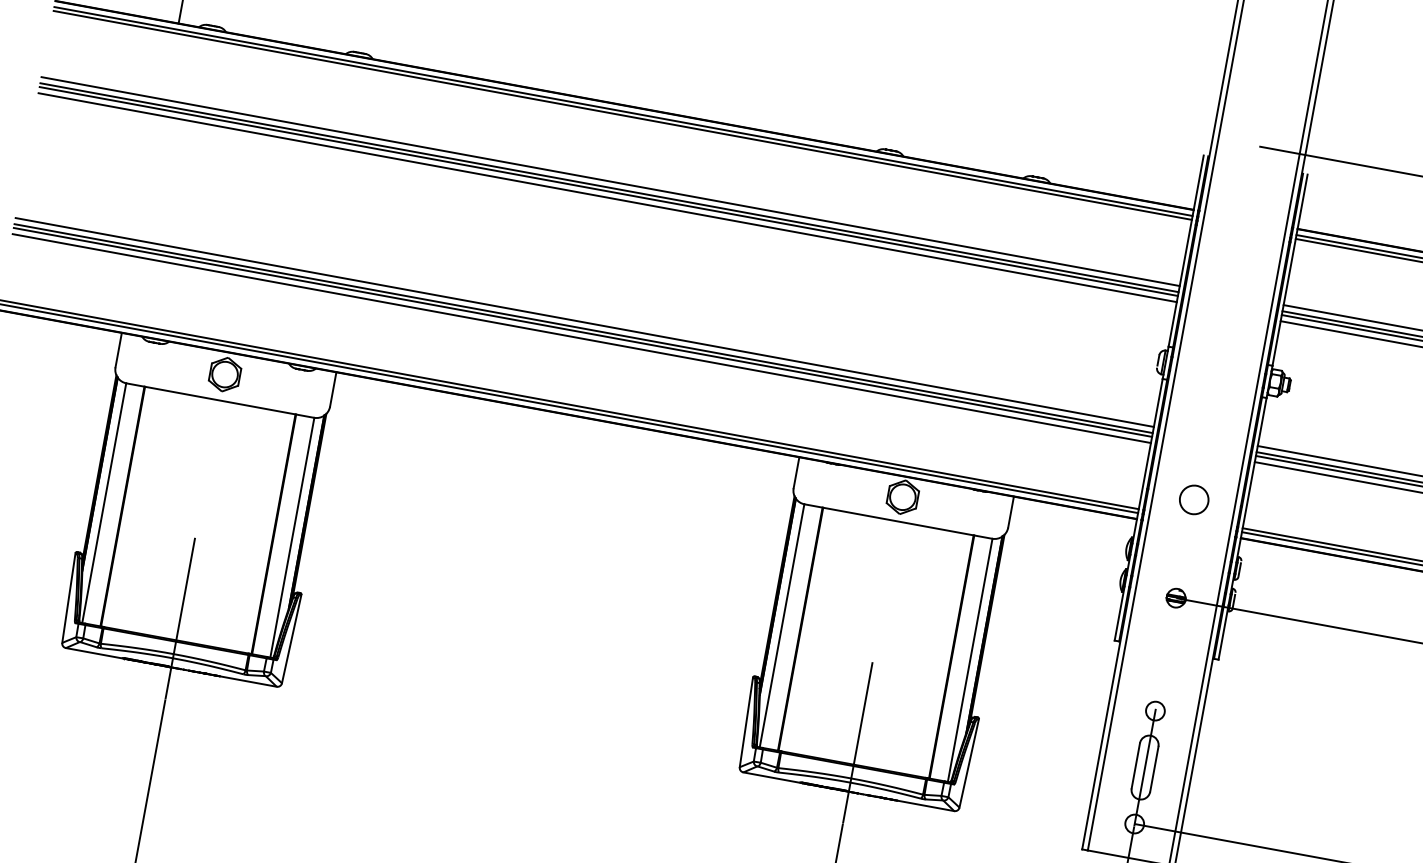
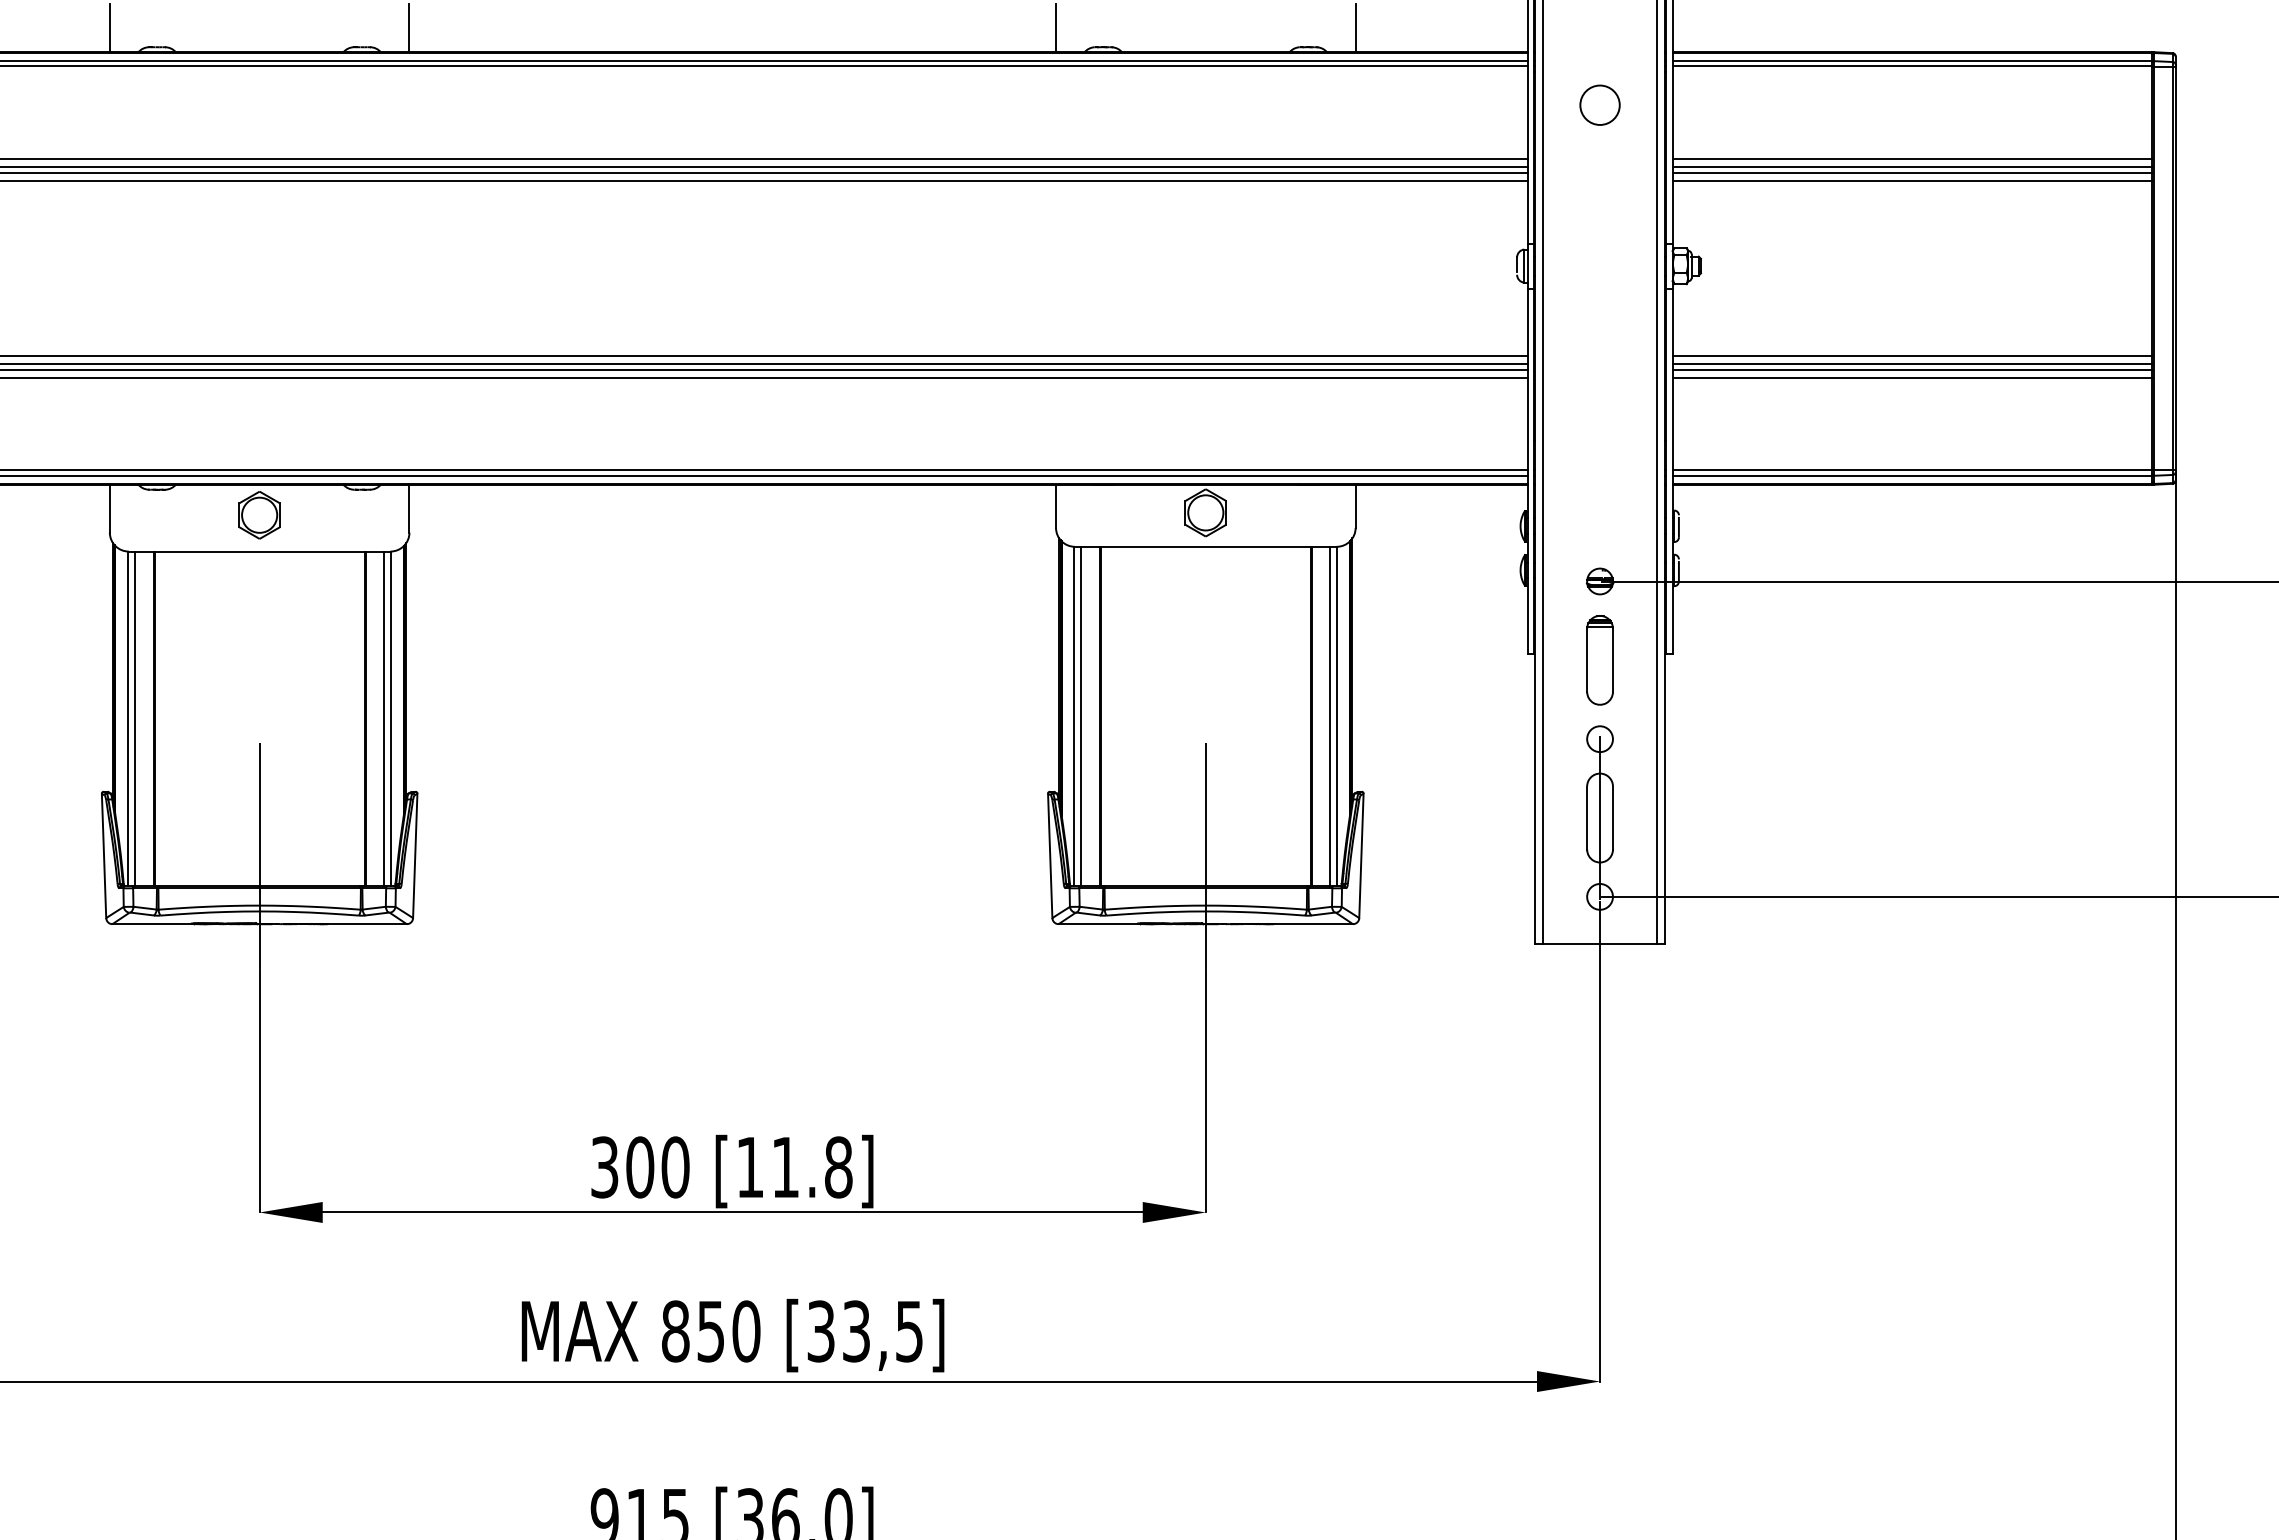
line: (396, 45) -> (409, 28), added
line: (859, 130) -> (1056, 28), added
line: (1073, 170) -> (1355, 28), added
circle: (1193, 499) -> (1599, 104), moved
line: (109, 503) -> (135, 718), added
line: (287, 536) -> (384, 718), added
line: (787, 626) -> (1081, 716), added
part: (1165, 654) -> (1599, 660), added
line: (965, 659) -> (1330, 716), added

